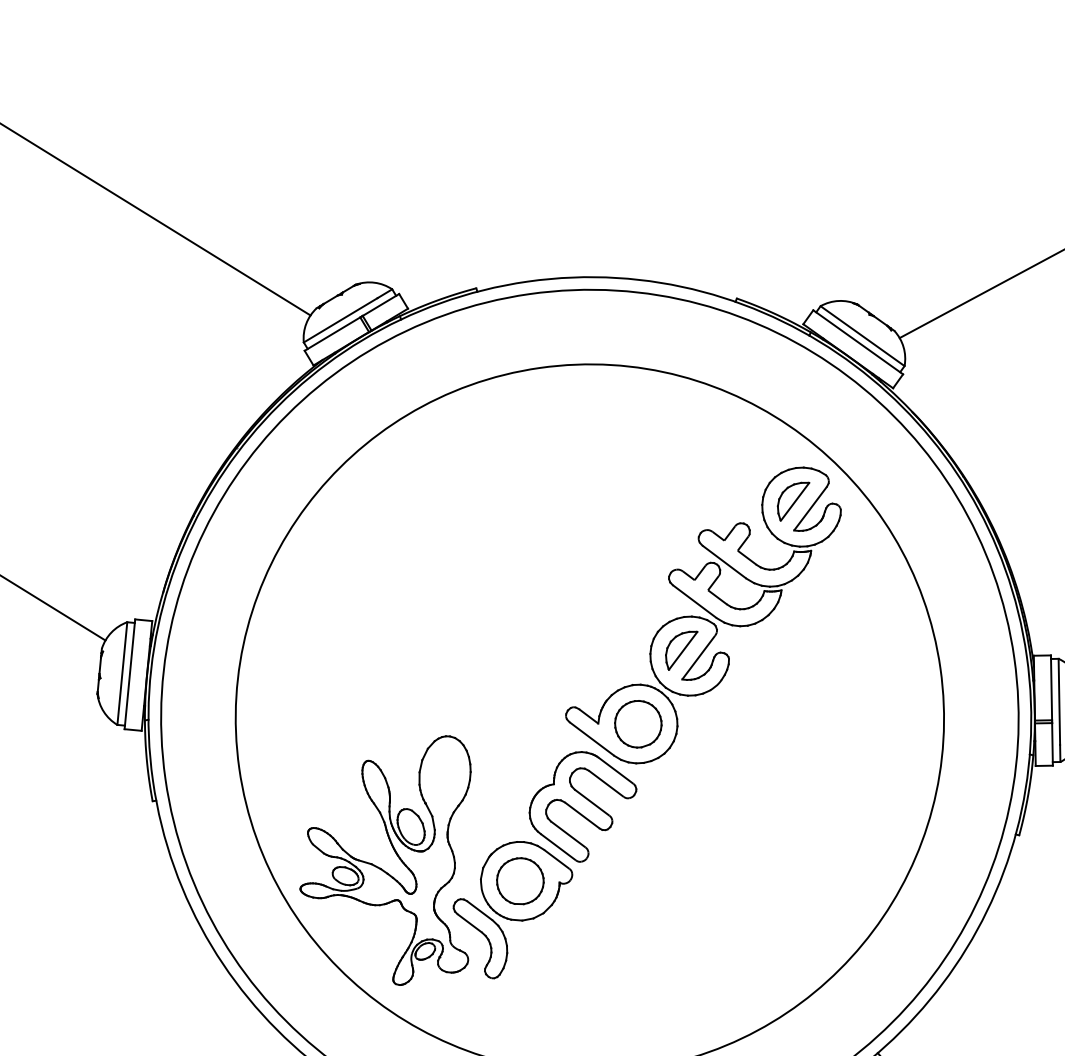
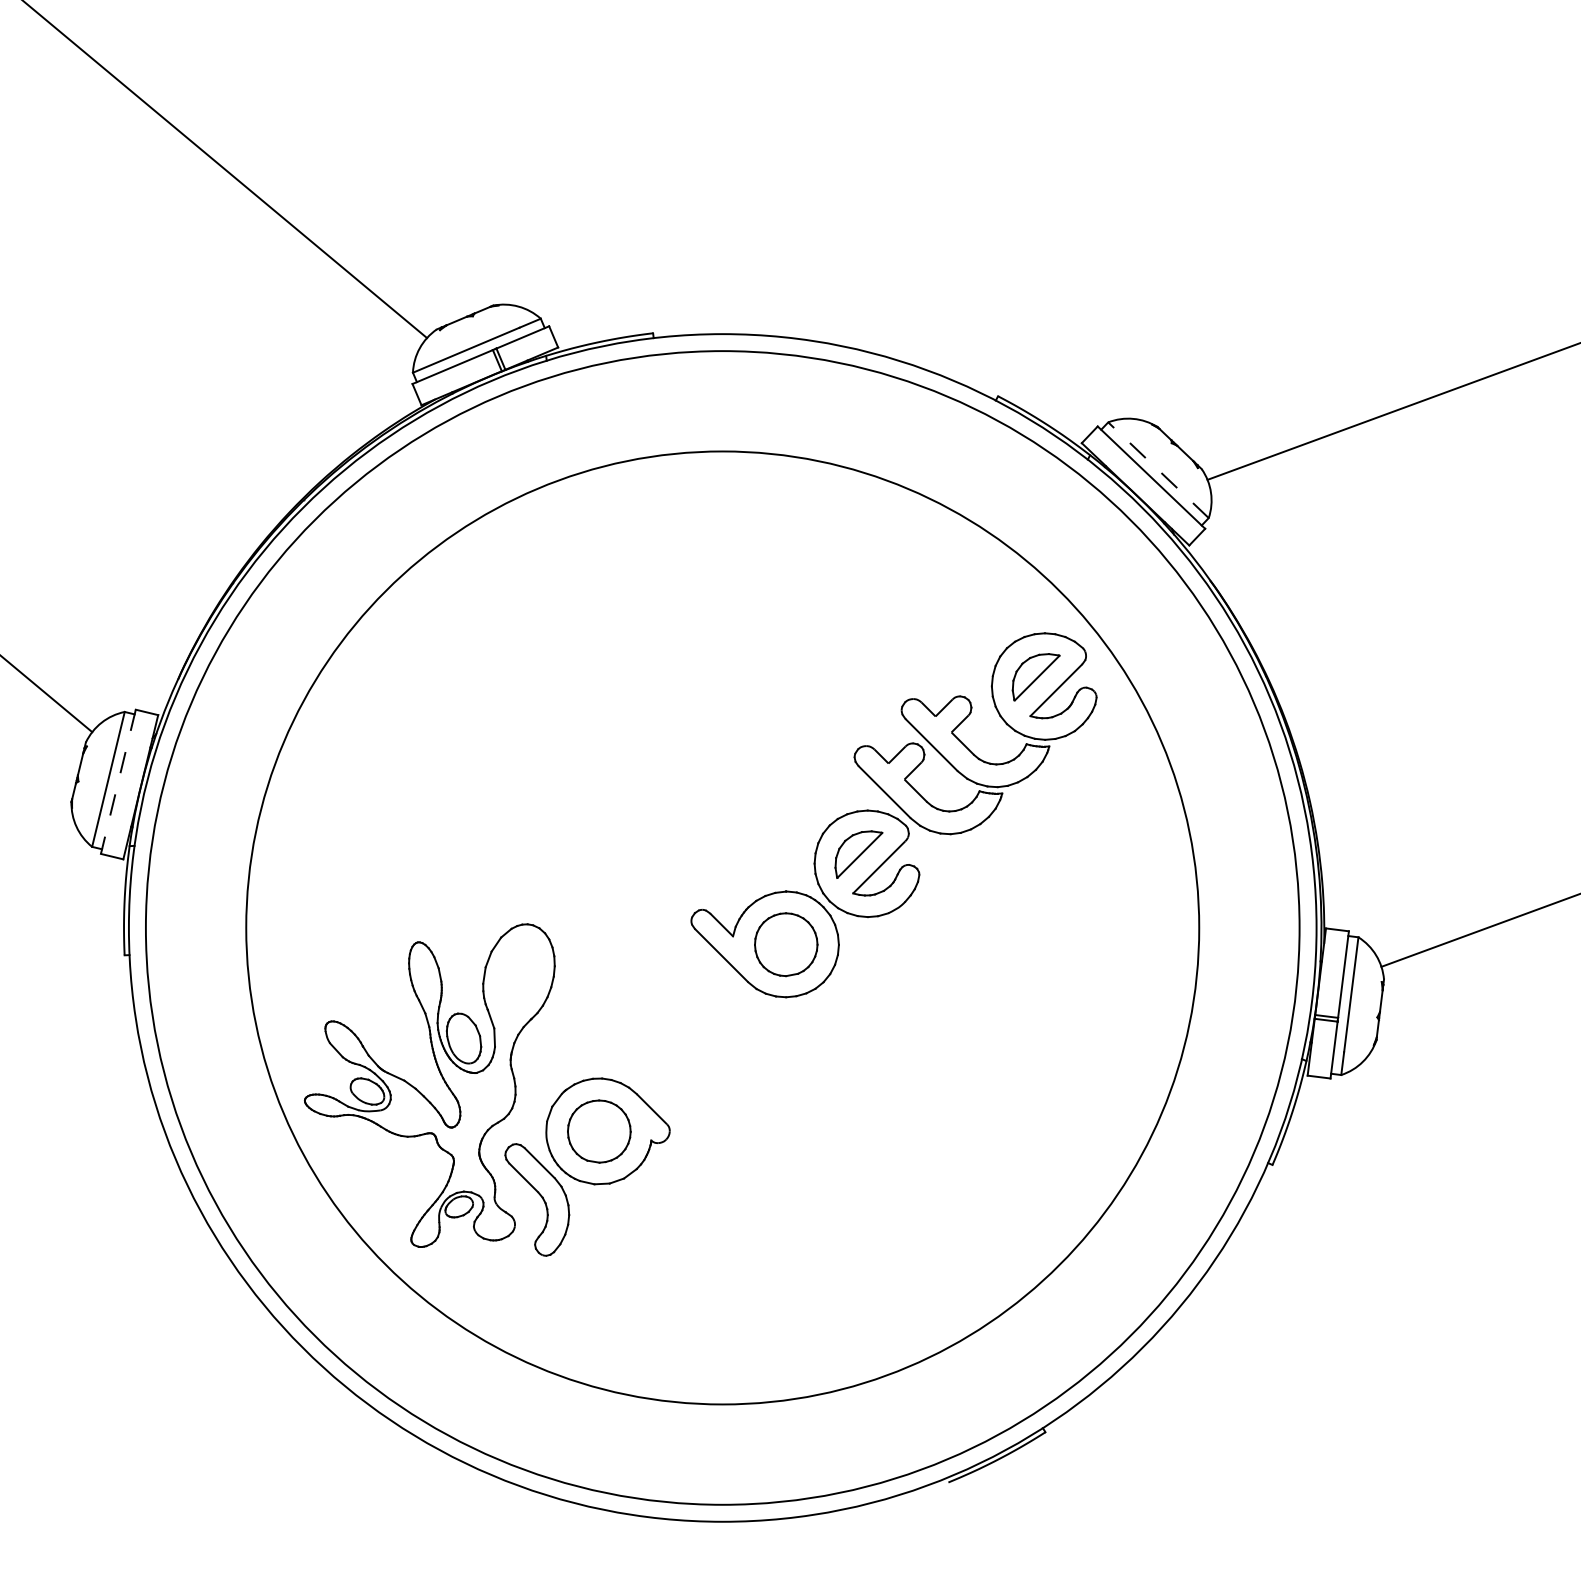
line: (862, 335) -> (1158, 469), solid -> dashed
line: (130, 674) -> (118, 782), solid -> dashed
part: (583, 806) -> (697, 1043), removed

